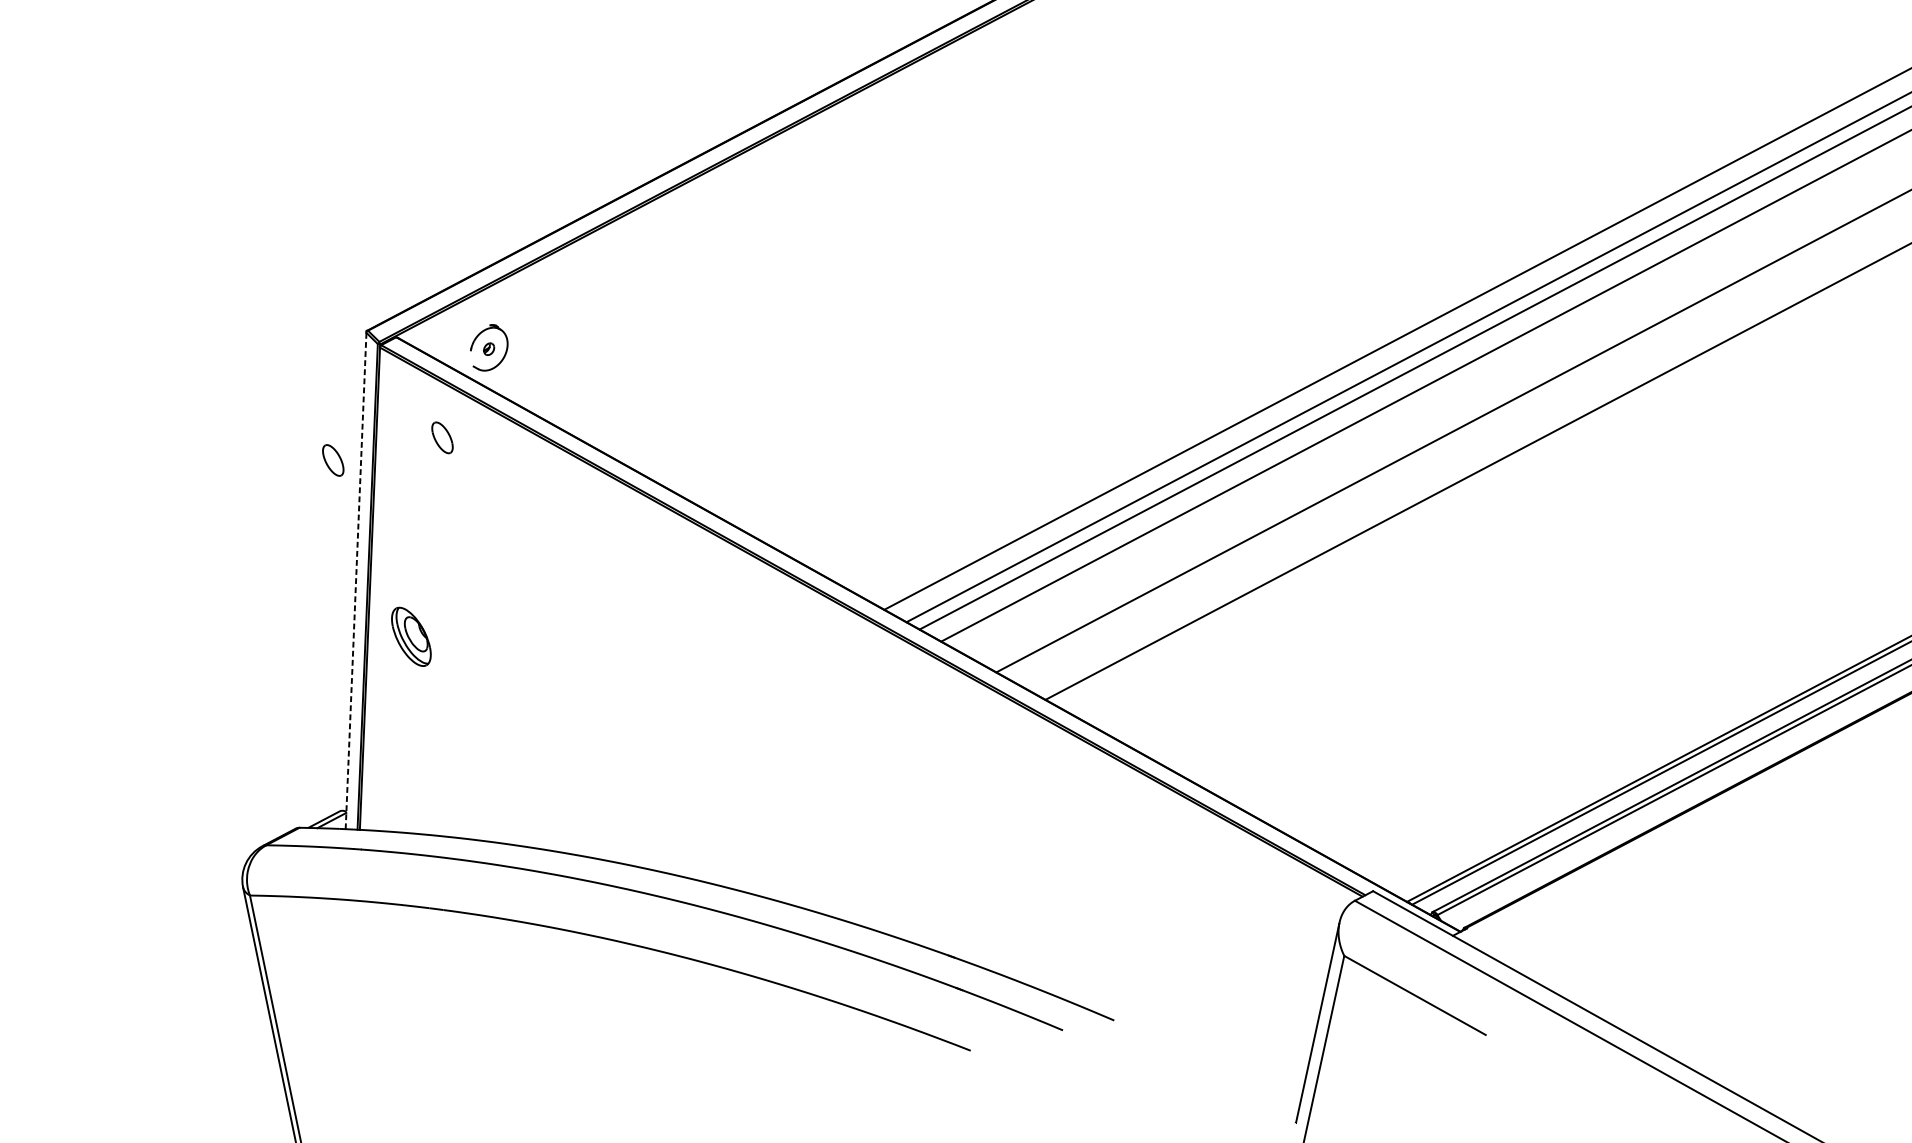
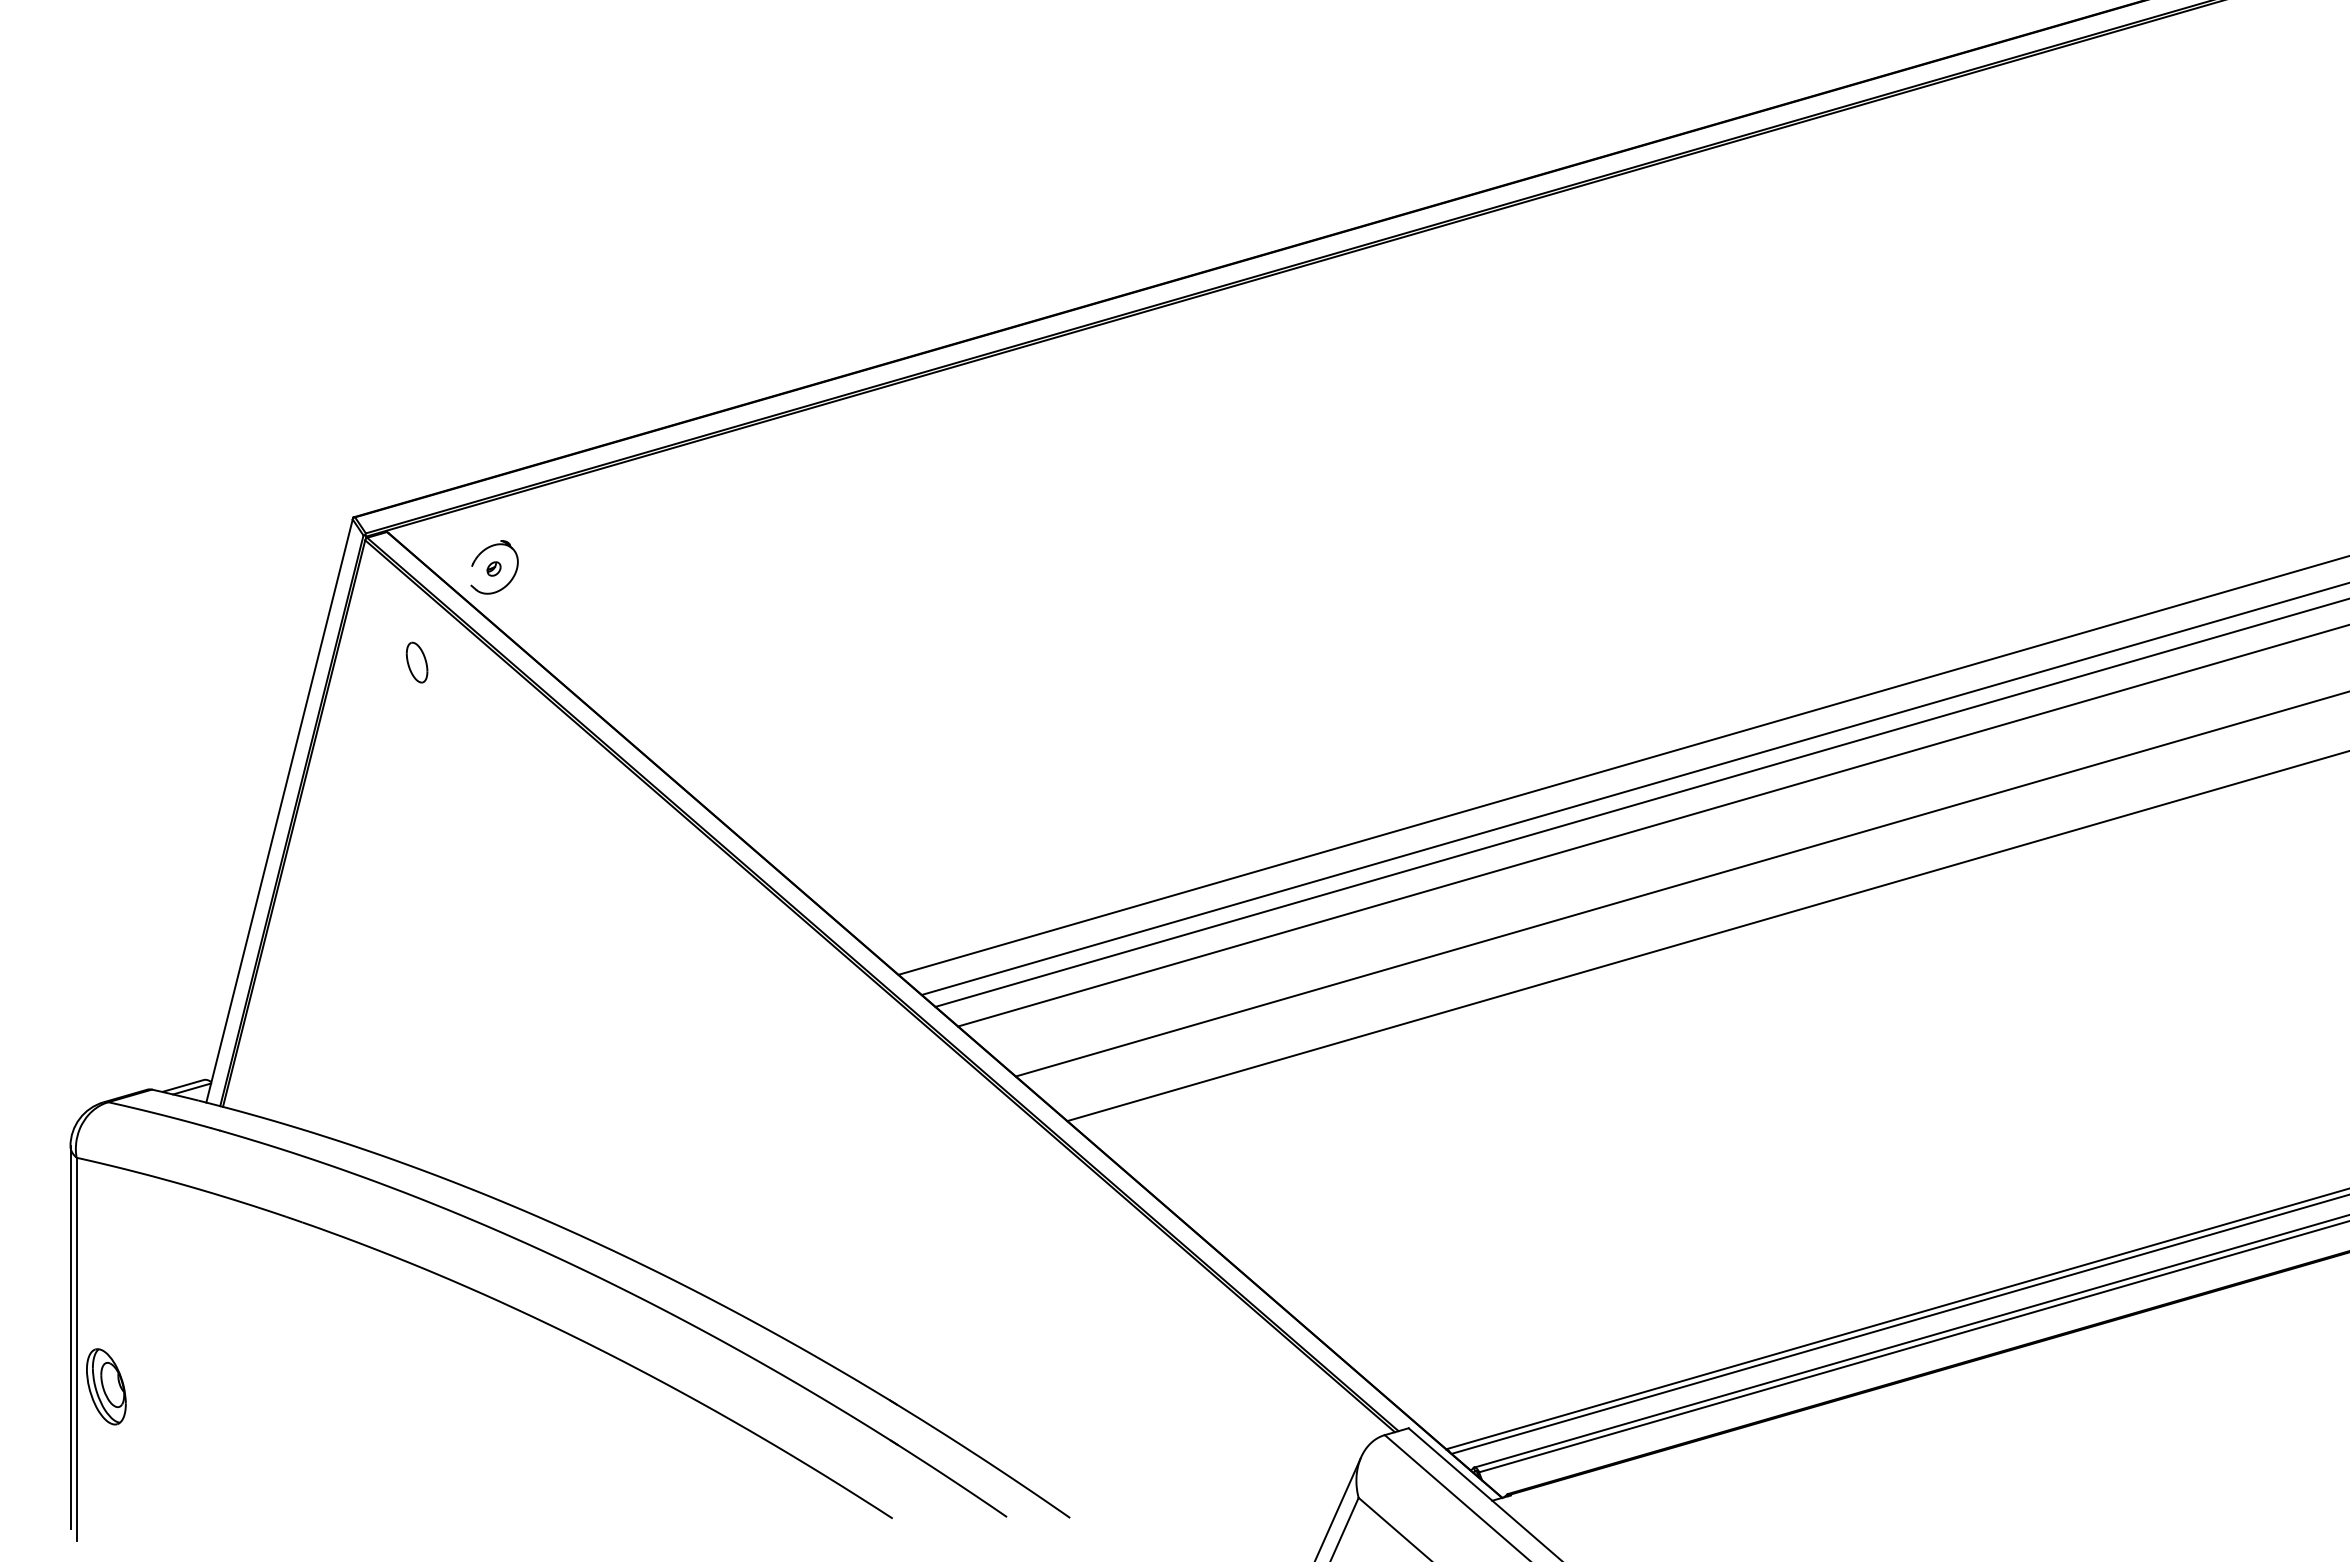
part: (332, 460) -> (281, 662), removed
line: (356, 581) -> (279, 811), dashed -> solid
part: (411, 636) -> (106, 1386), moved

